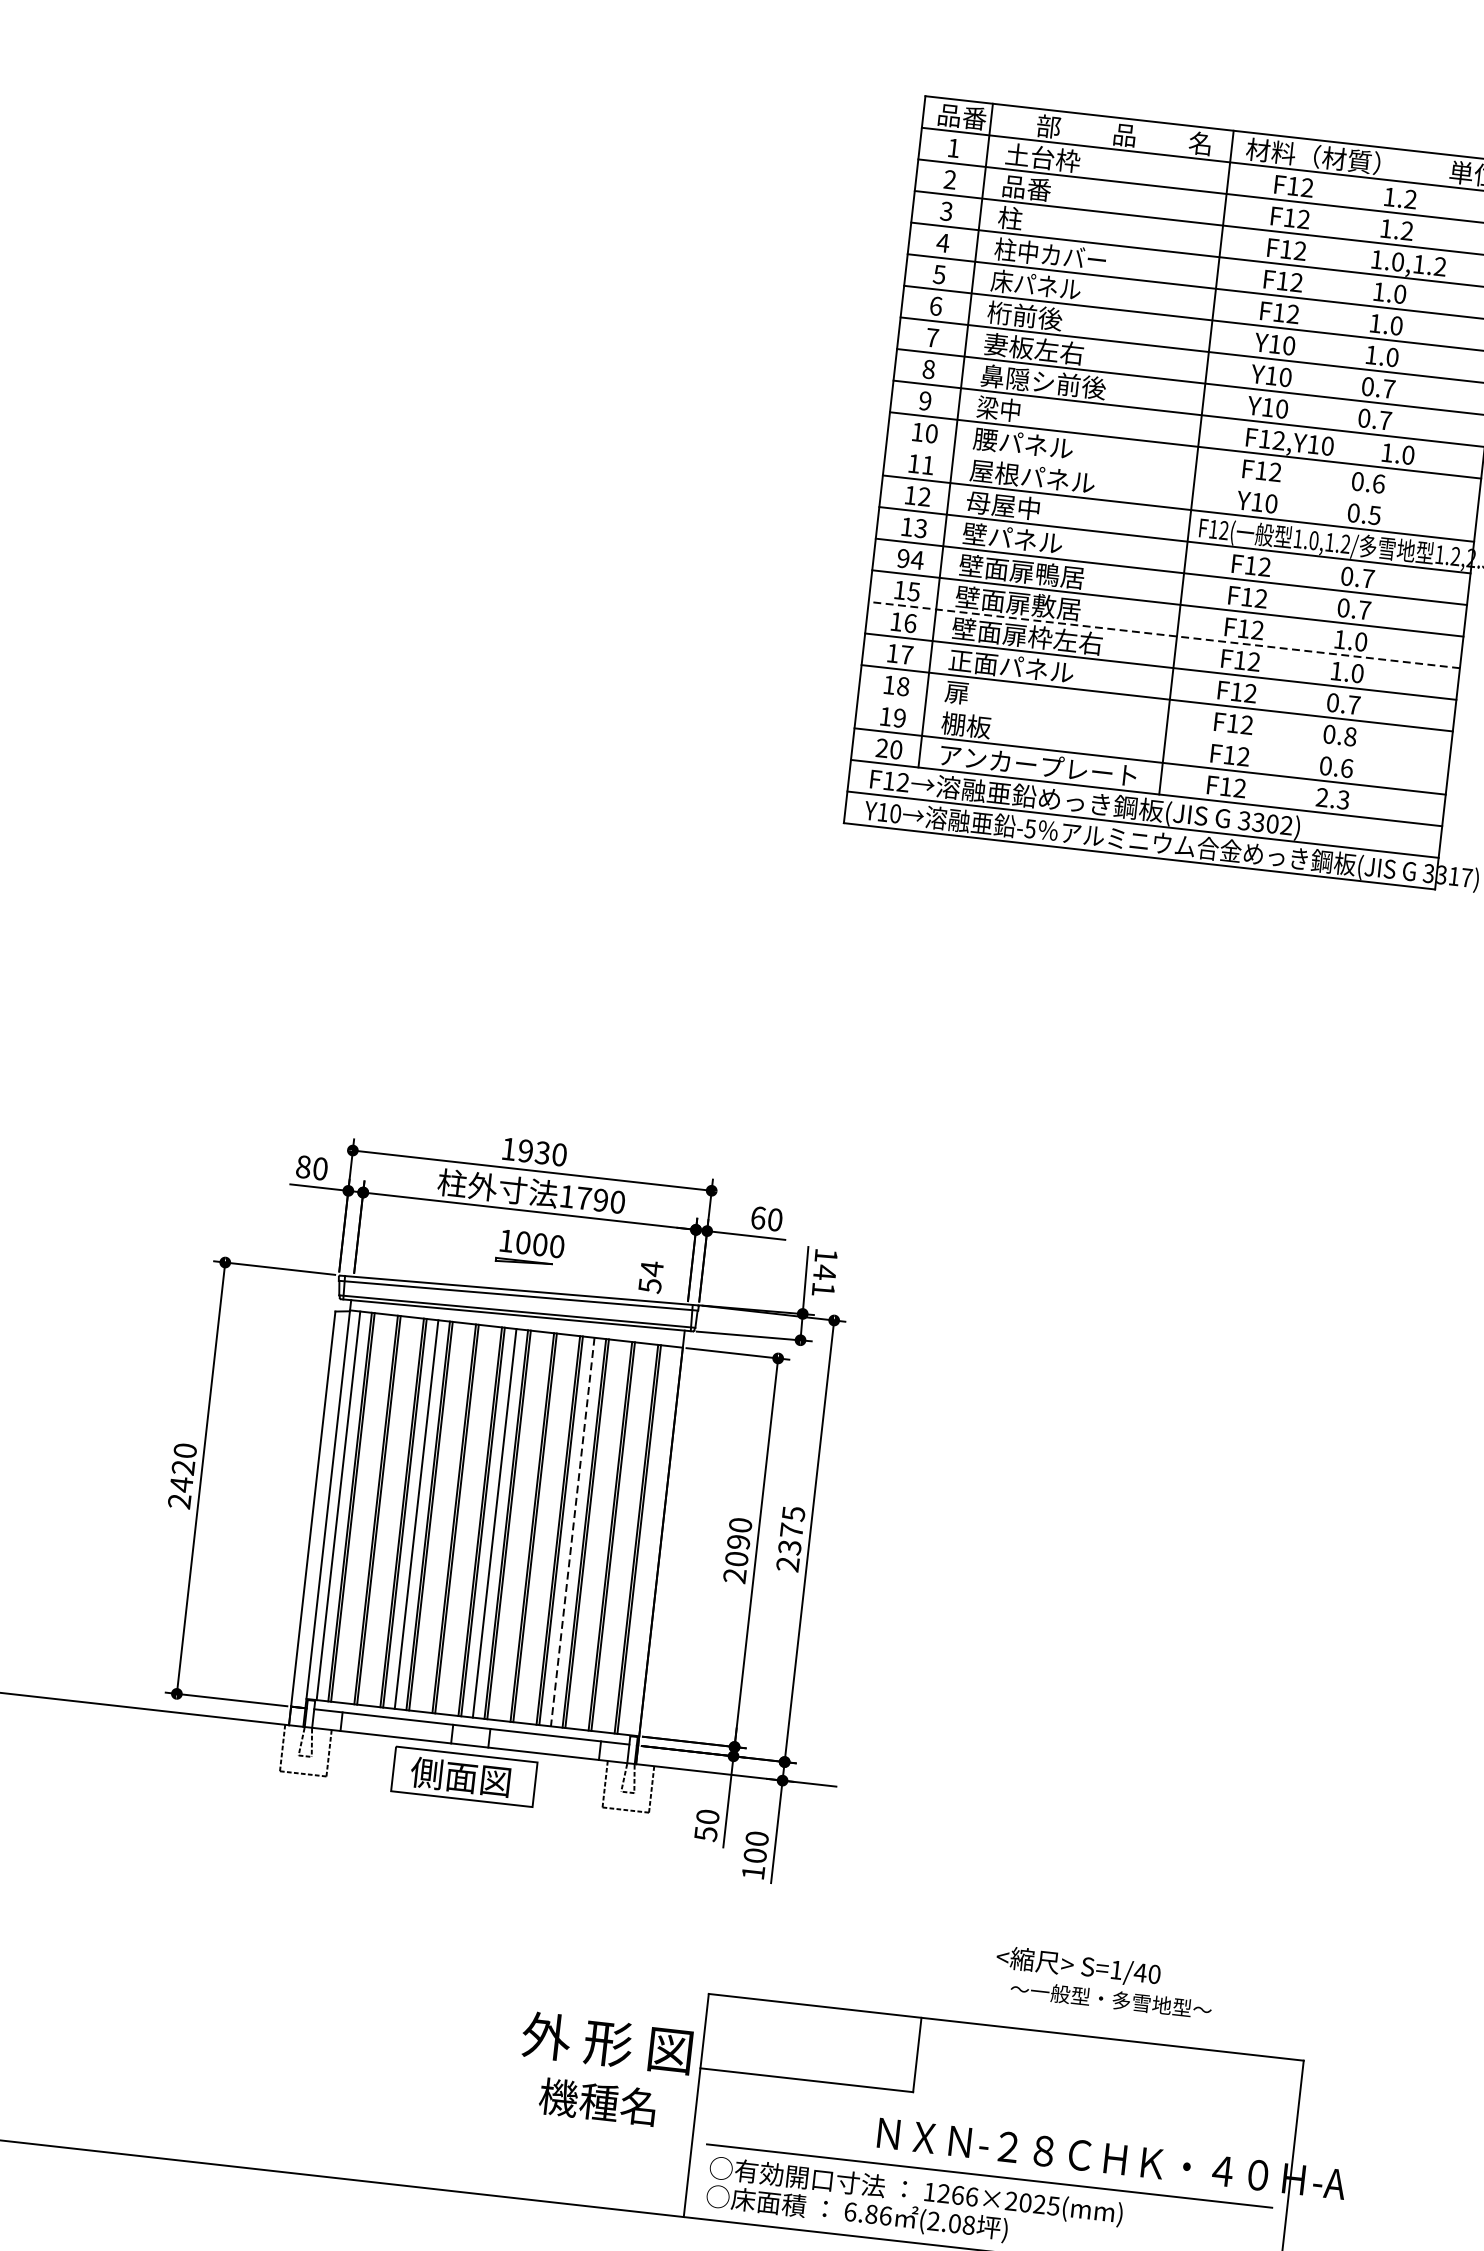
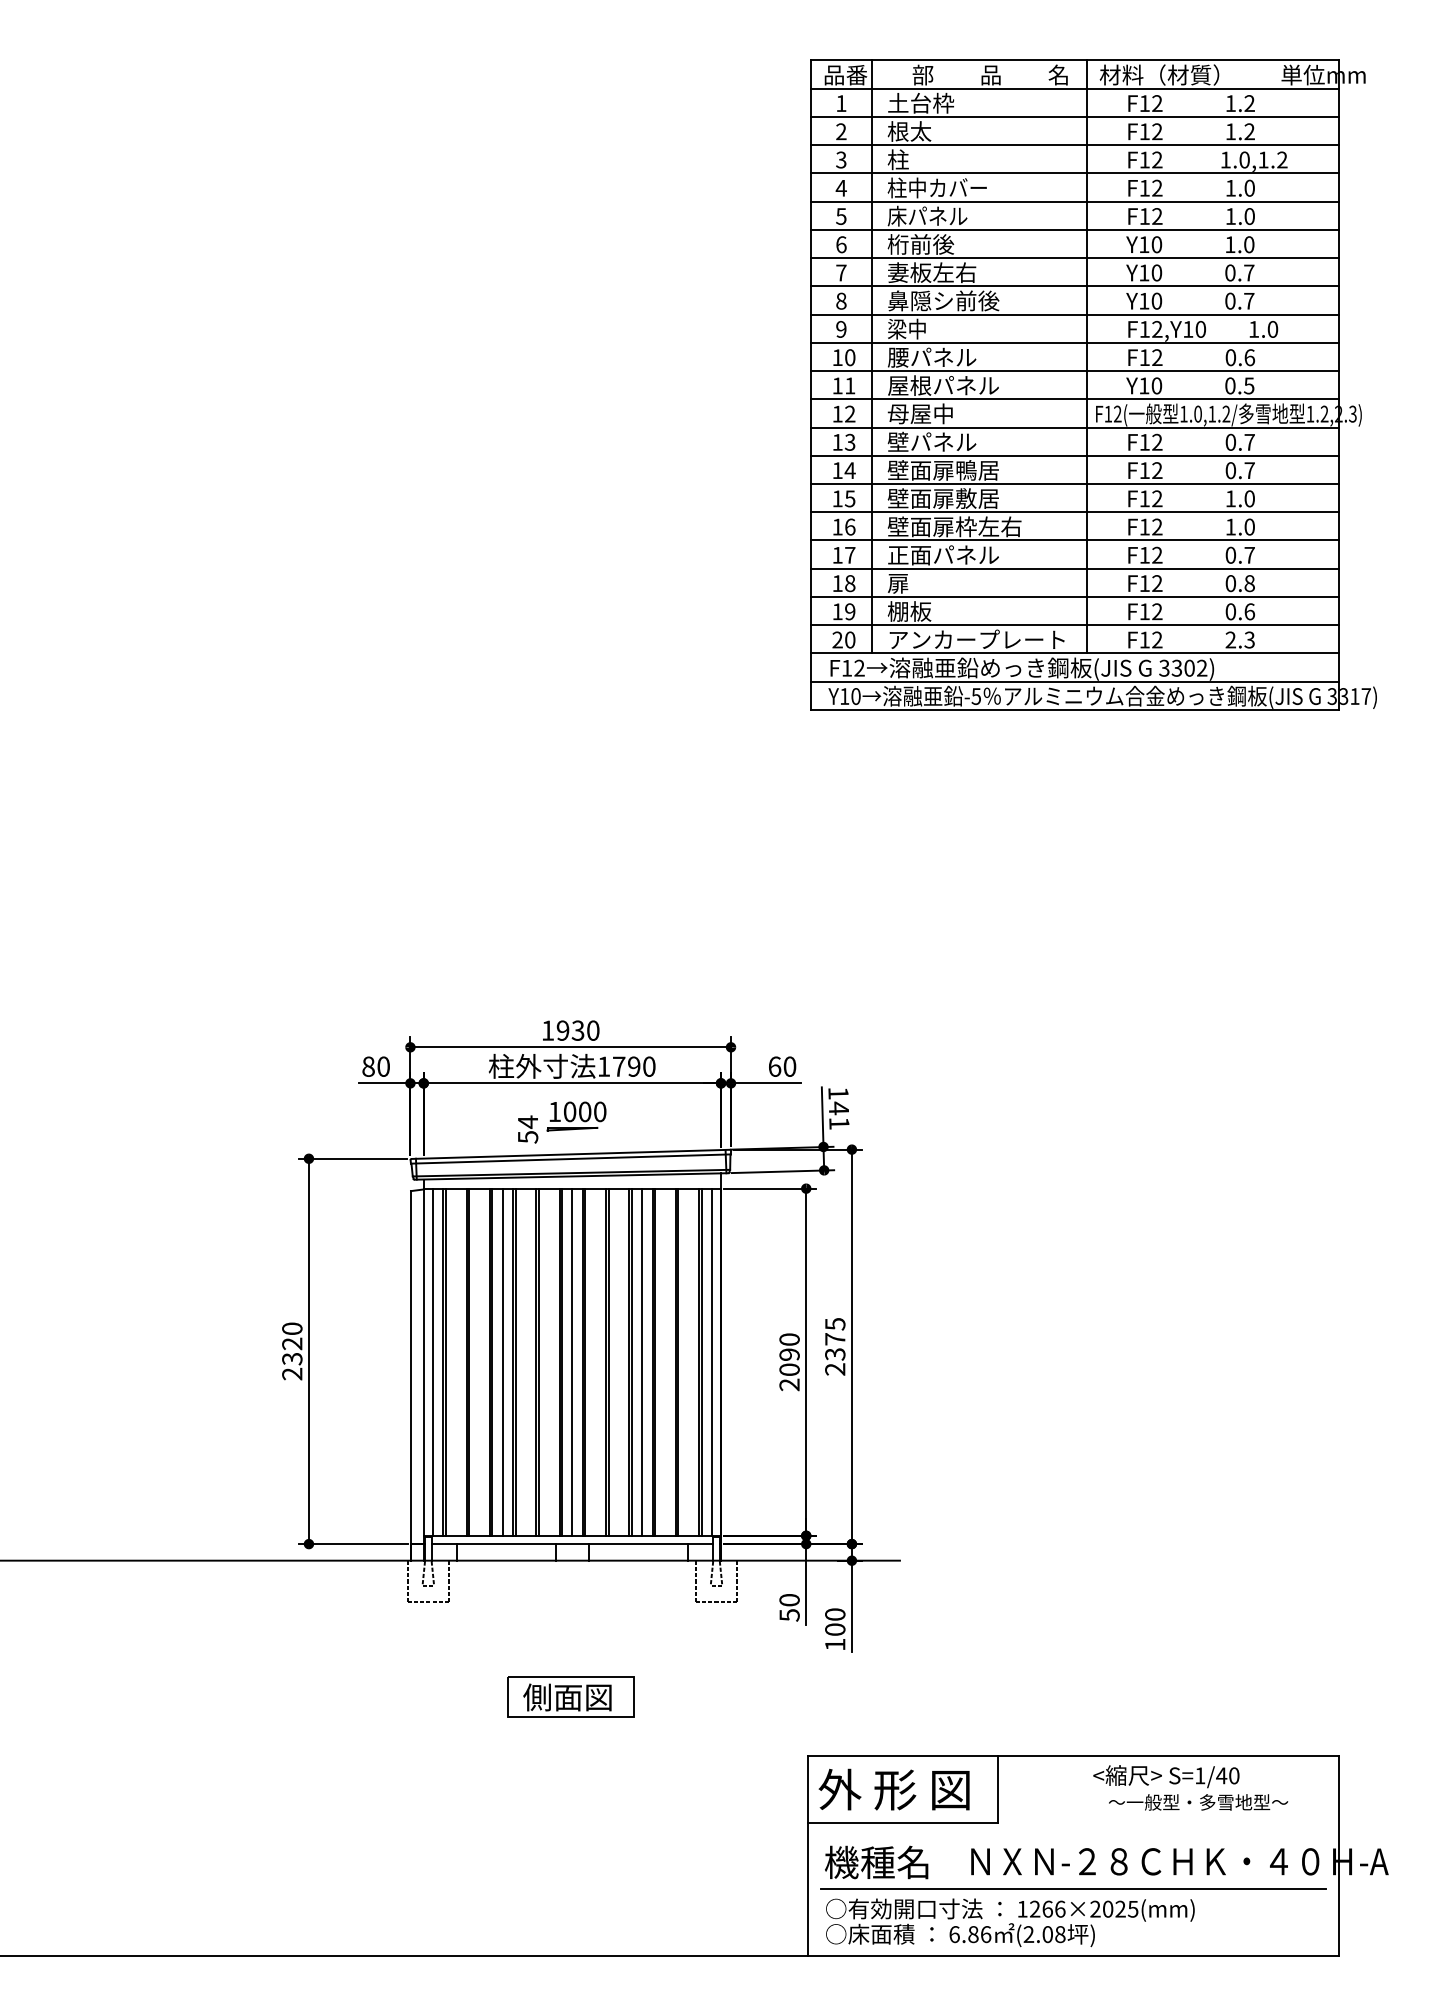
text: (1026, 188) -> (909, 131), 品番 -> 根太
line: (1182, 477) -> (1075, 371), added
text: (903, 558) -> (837, 470), 94 -> 14
line: (1163, 635) -> (1074, 512), dashed -> solid
line: (1153, 729) -> (1075, 596), added
text: (651, 1277) -> (528, 1129), moved
text: (181, 1484) -> (292, 1358), 2420 -> 2320
line: (573, 1532) -> (642, 1362), dashed -> solid
line: (650, 1540) -> (711, 1361), added
part: (464, 1776) -> (570, 1696), moved
text: (1104, 1981) -> (1190, 1787), moved
text: (606, 2042) -> (893, 1789), moved
text: (597, 2101) -> (876, 1862), moved

